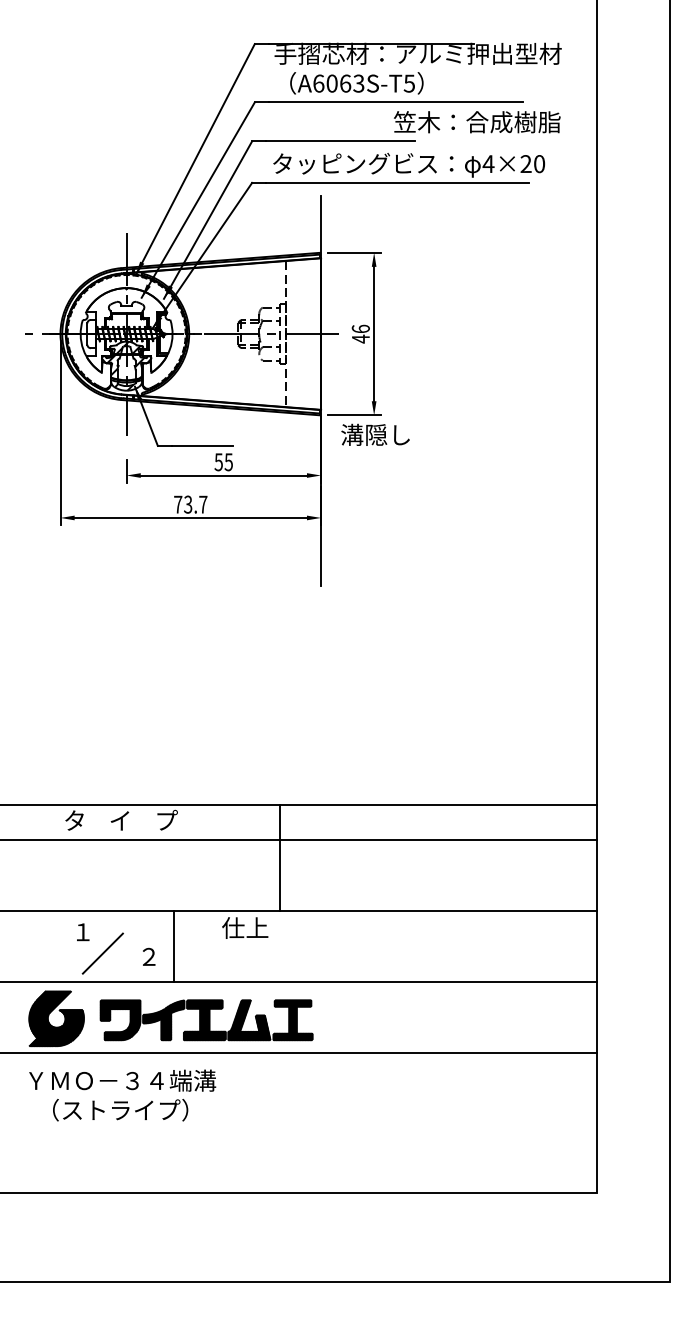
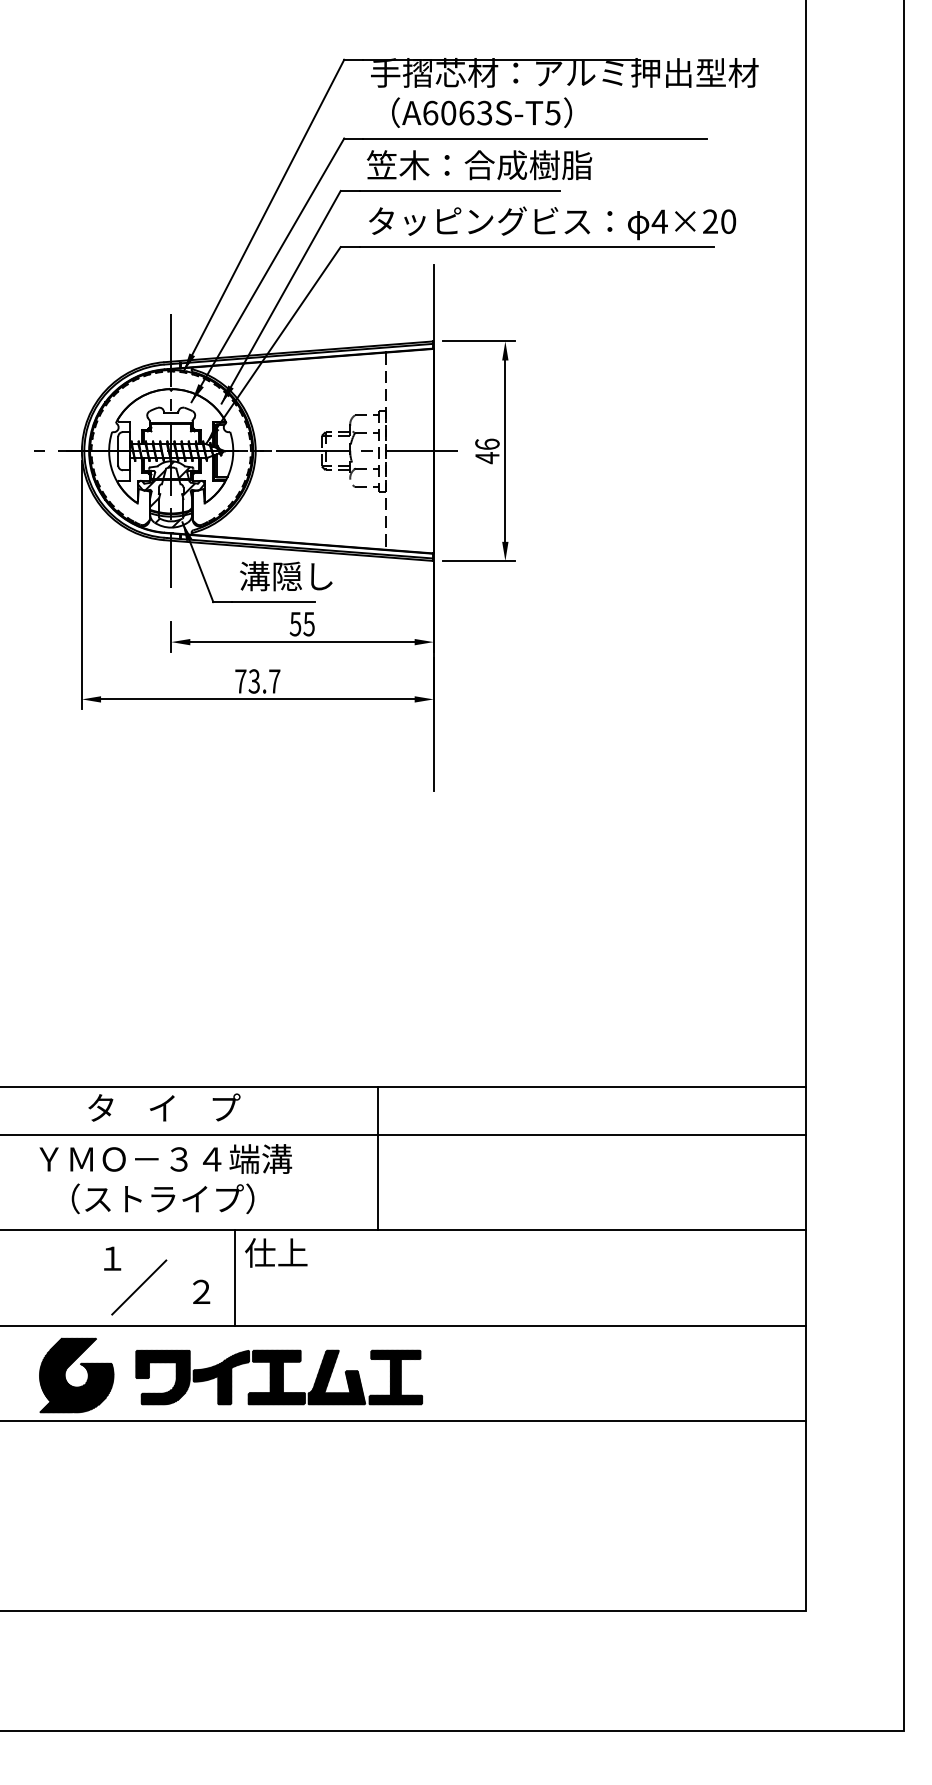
text: (477, 122) -> (479, 165), moved
text: (375, 435) -> (286, 576), moved
text: (245, 927) -> (276, 1252), moved
text: (122, 1095) -> (165, 1179), moved

